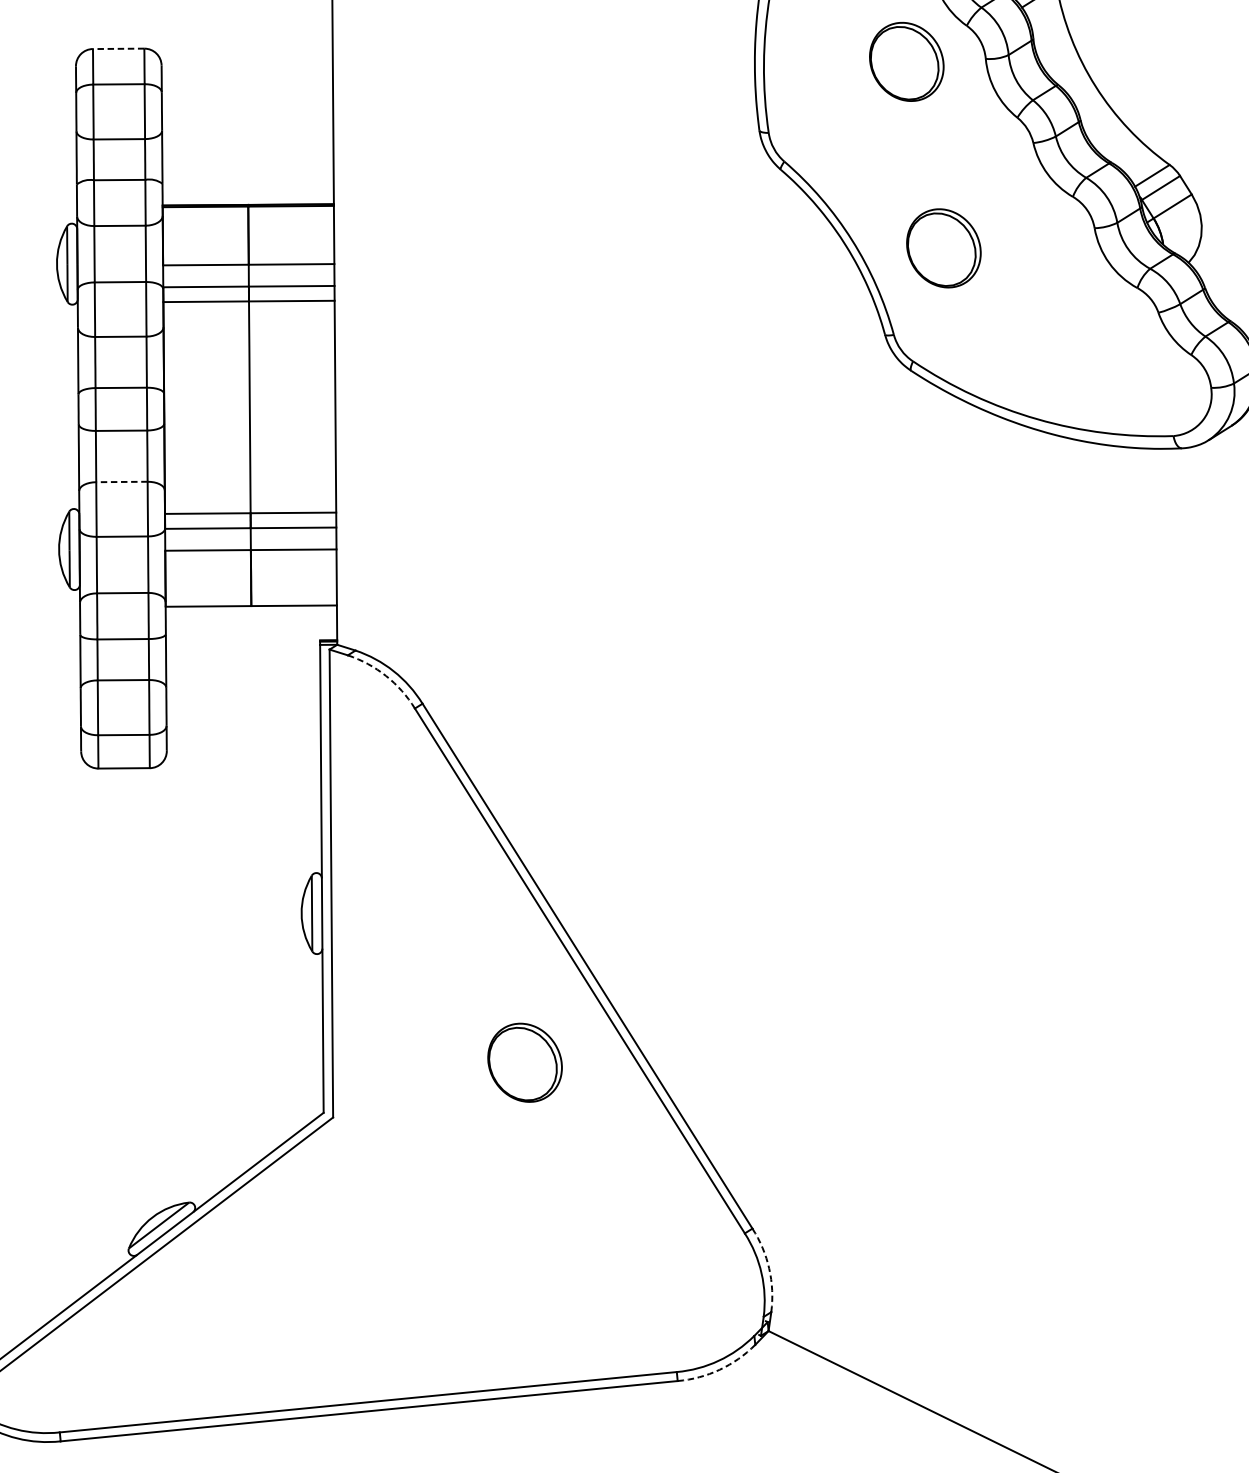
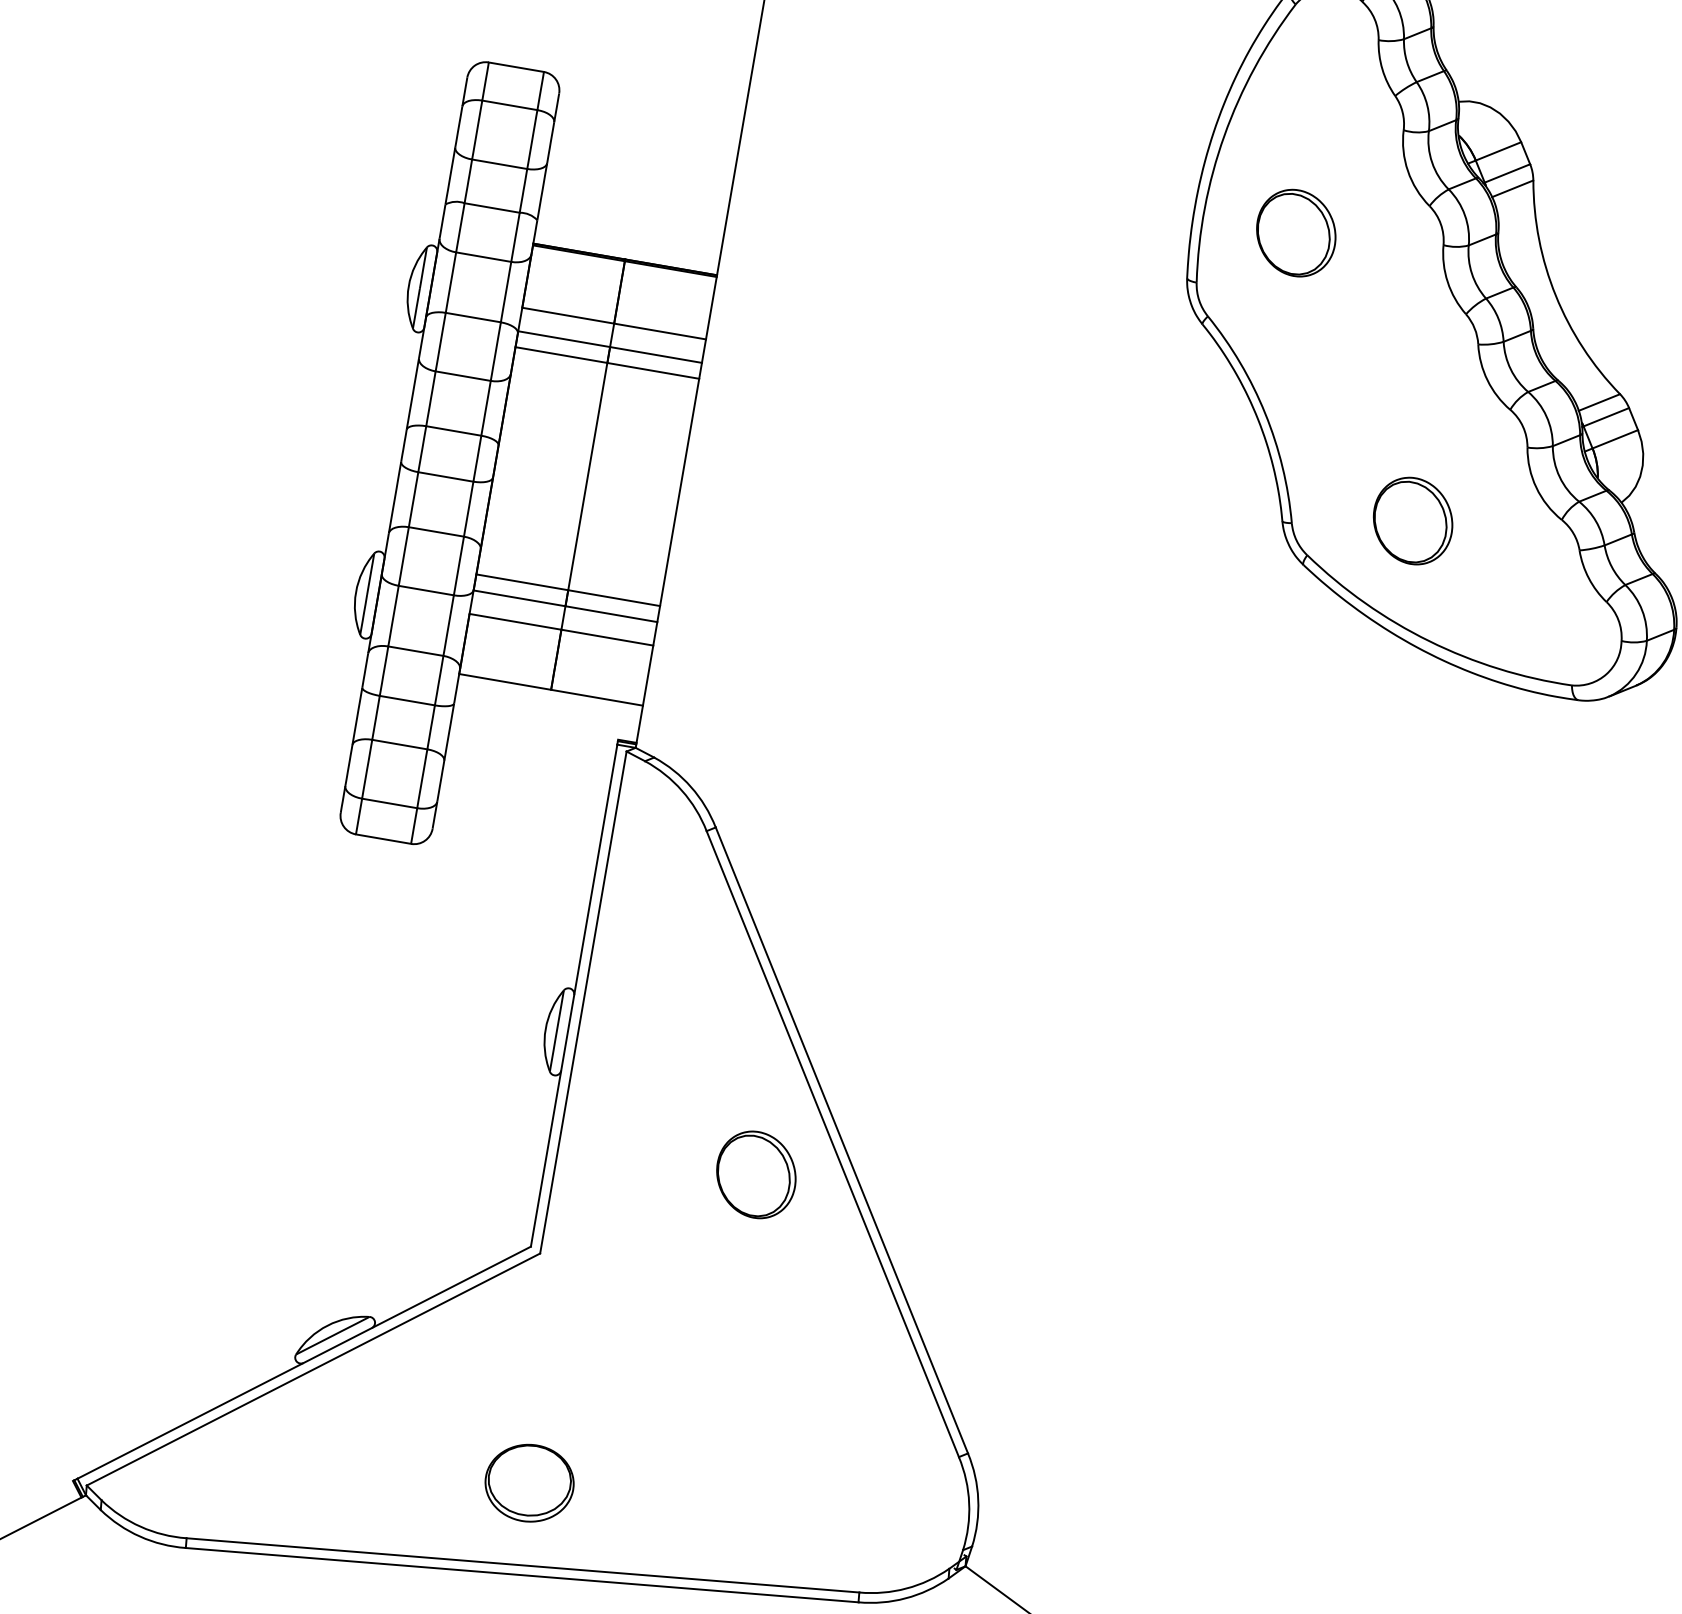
line: (118, 49) -> (516, 67), dashed -> solid
part: (906, 61) -> (1296, 232), moved
part: (943, 247) -> (1412, 520), moved
line: (121, 481) -> (436, 531), dashed -> solid
arc: (386, 675) -> (682, 790), dashed -> solid
part: (525, 1062) -> (756, 1174), moved
arc: (769, 1268) -> (978, 1499), dashed -> solid
part: (360, 1326) -> (529, 1482), added
arc: (719, 1369) -> (905, 1598), dashed -> solid

